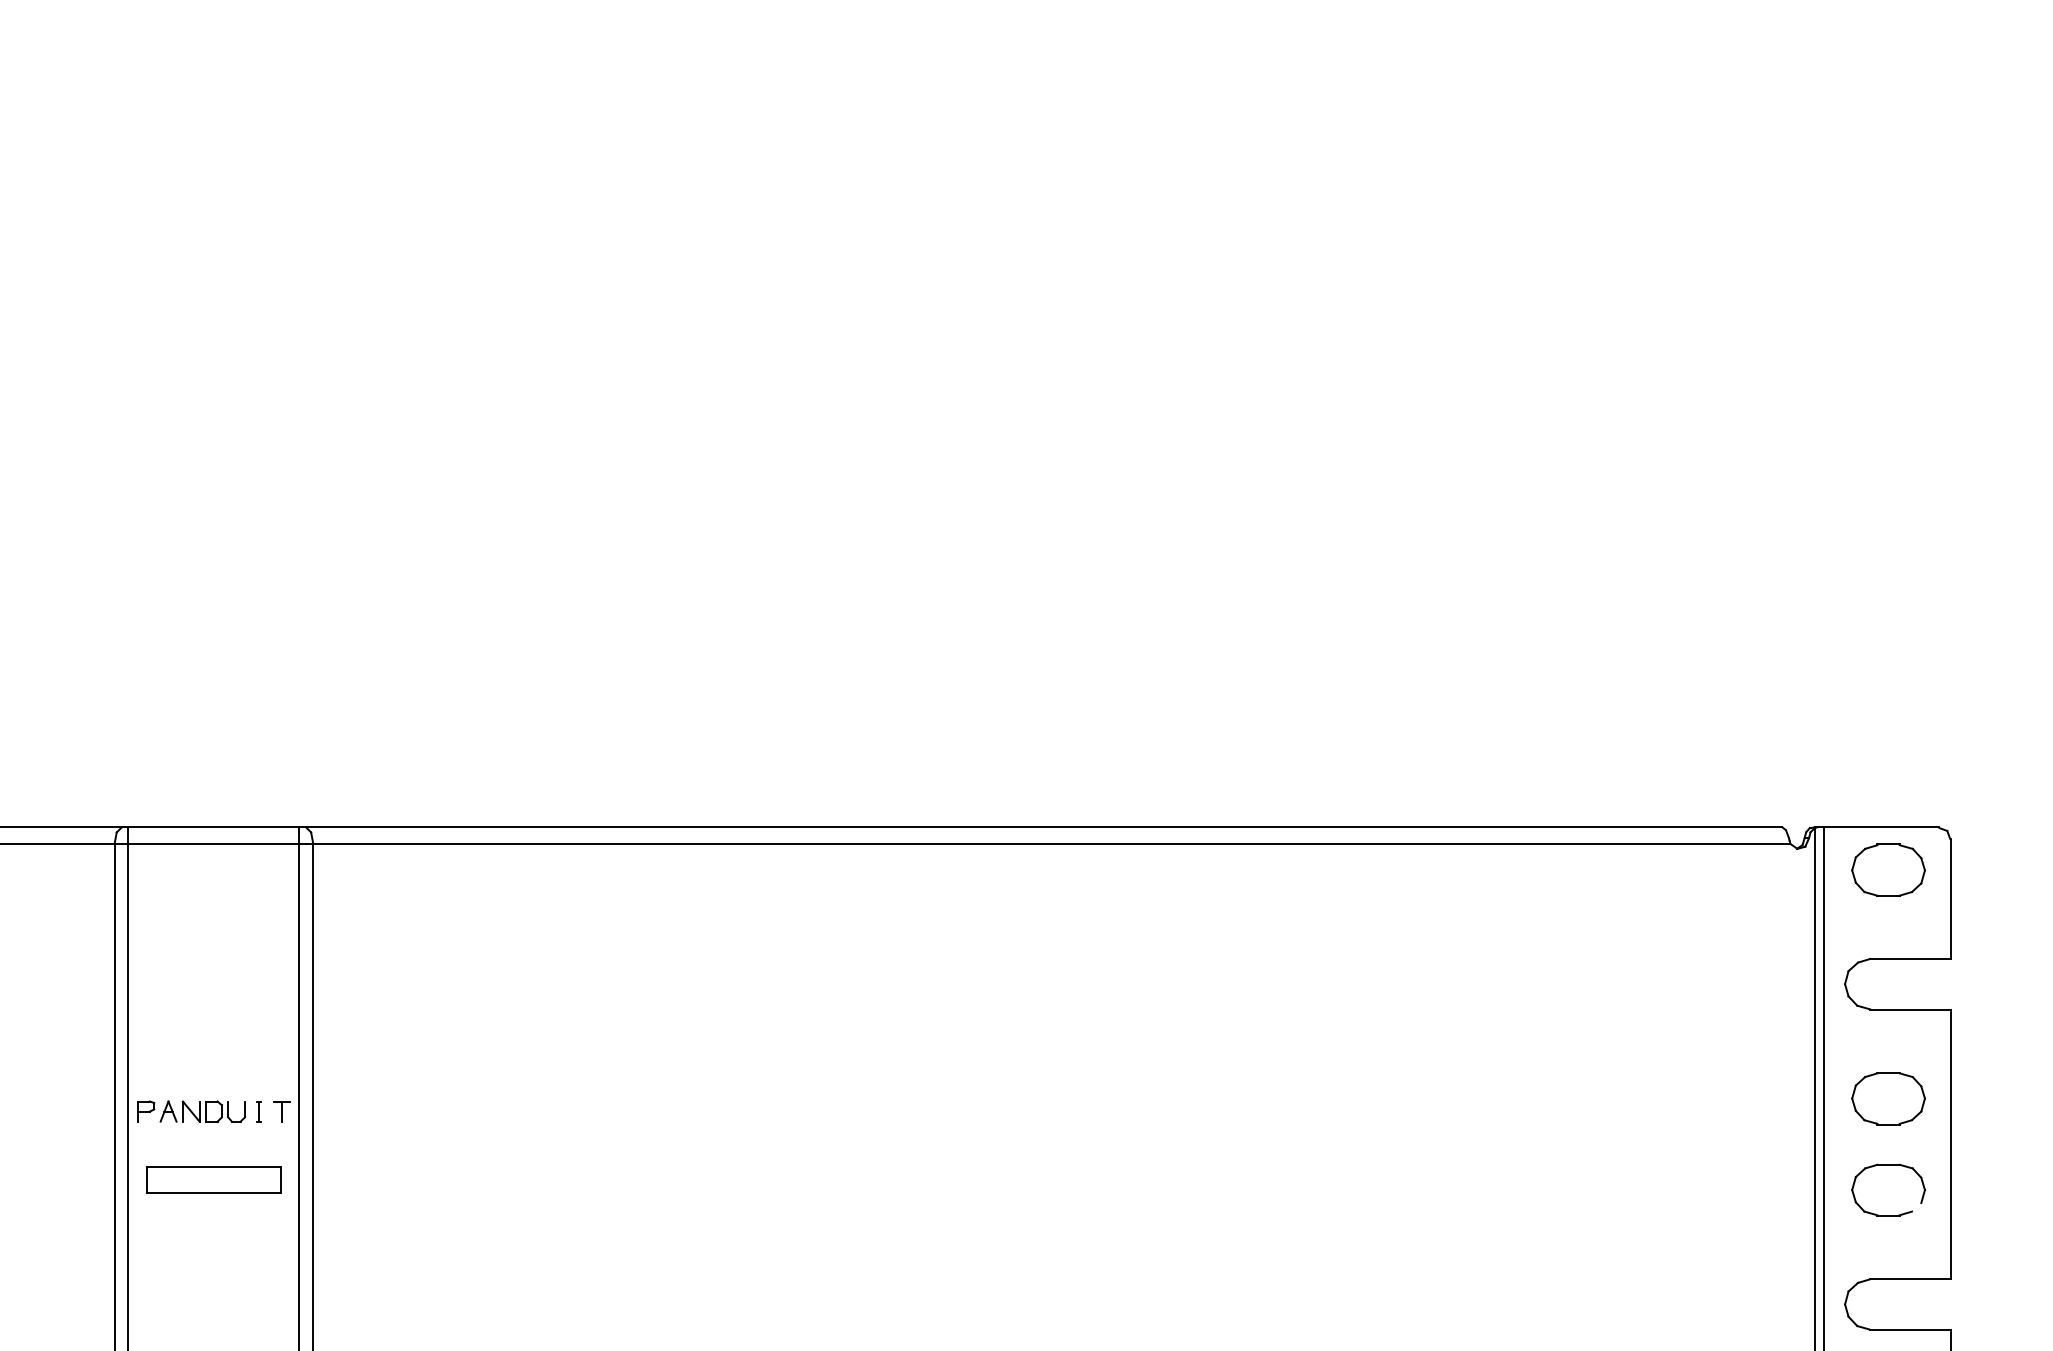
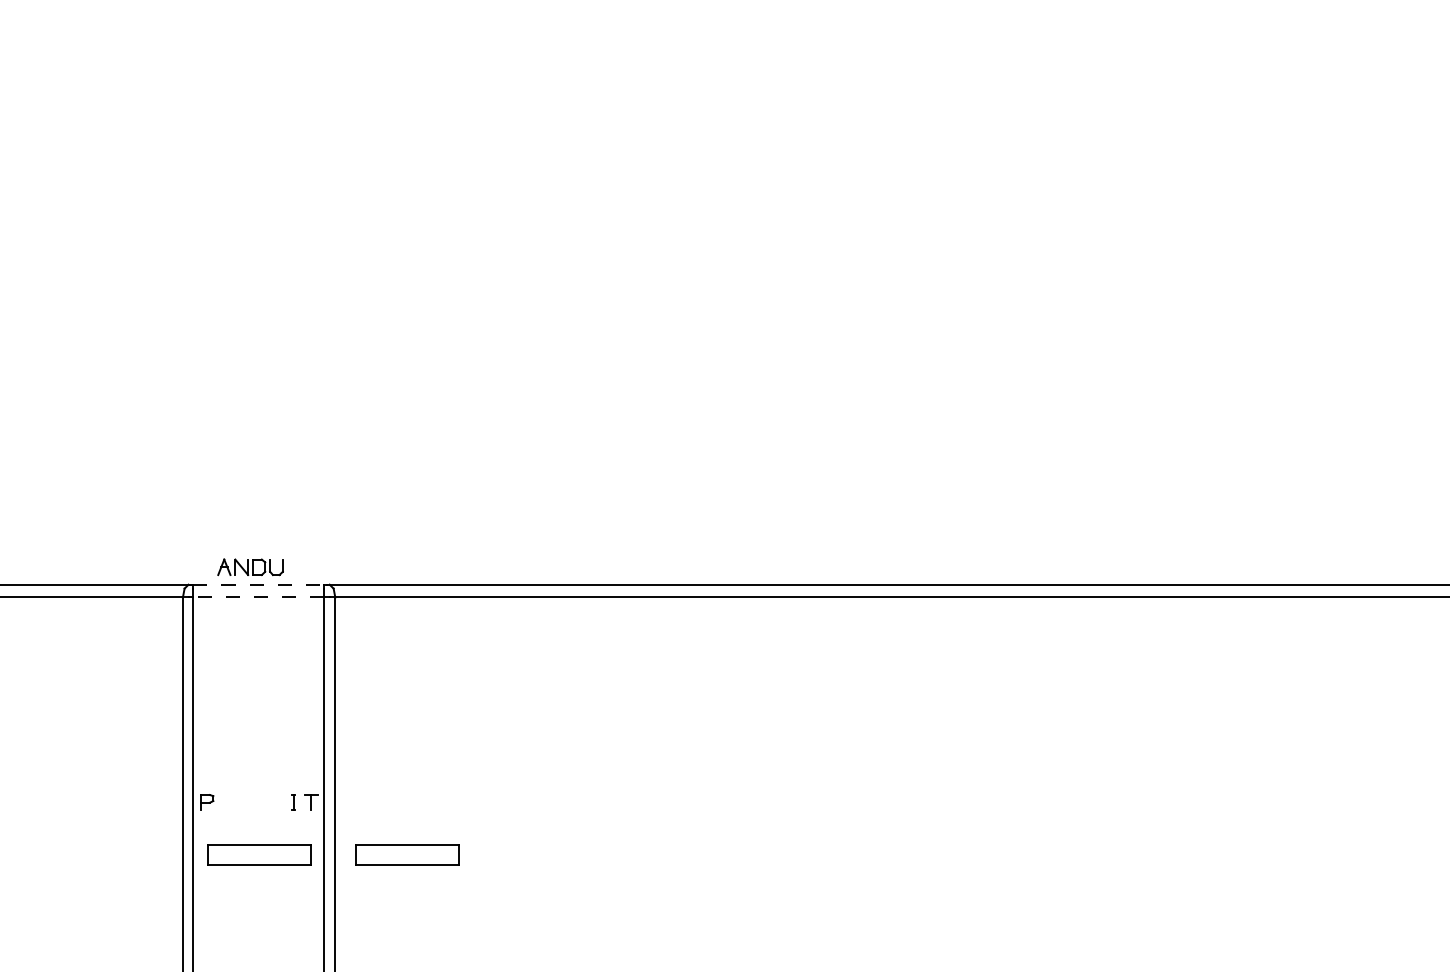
line: (214, 827) -> (259, 584), solid -> dashed
line: (213, 843) -> (258, 597), solid -> dashed
part: (202, 1111) -> (250, 567), moved
part: (406, 1179) -> (406, 854), added

